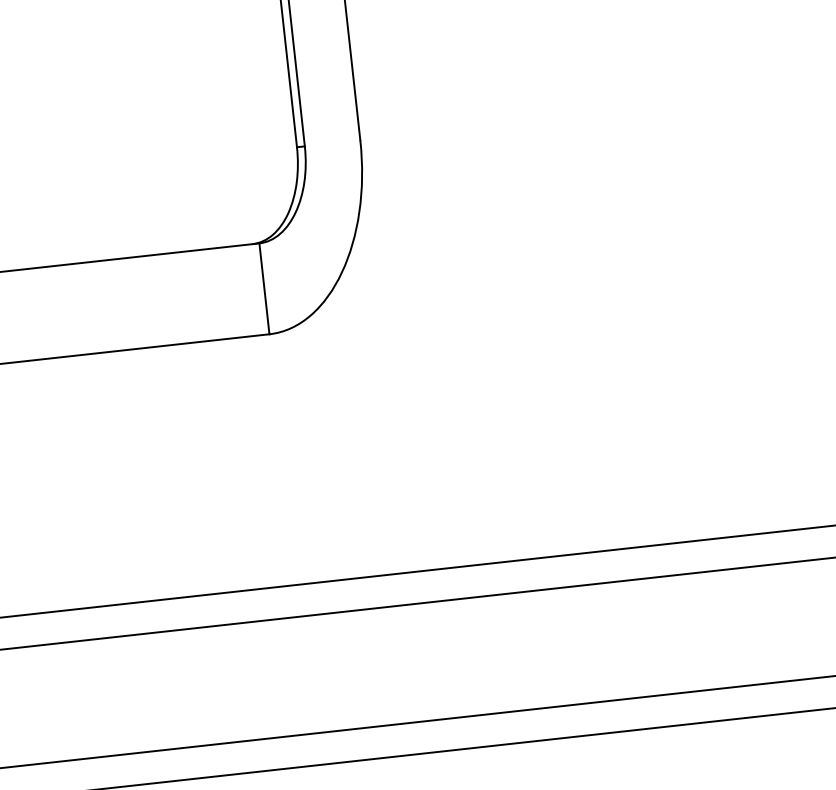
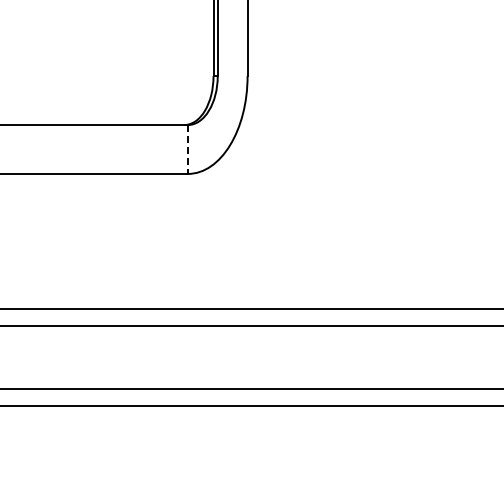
line: (263, 290) -> (187, 150), solid -> dashed

